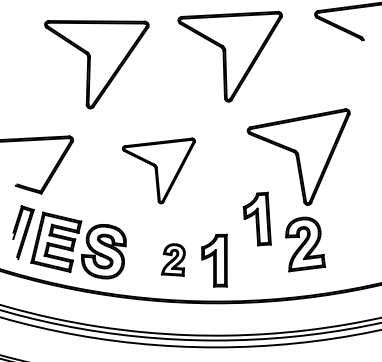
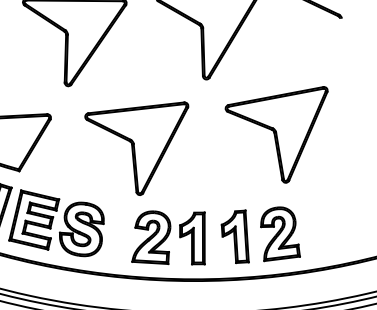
part: (158, 170) -> (136, 148), size x1.43
part: (256, 218) -> (234, 236), moved
part: (305, 244) -> (280, 234), moved
part: (173, 259) -> (151, 237), size x1.67

